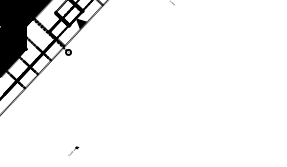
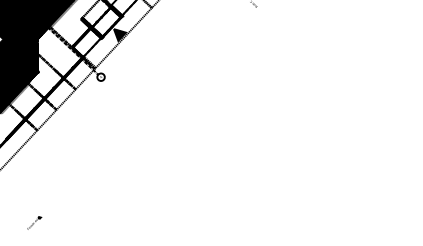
part: (73, 150) -> (34, 221), moved

